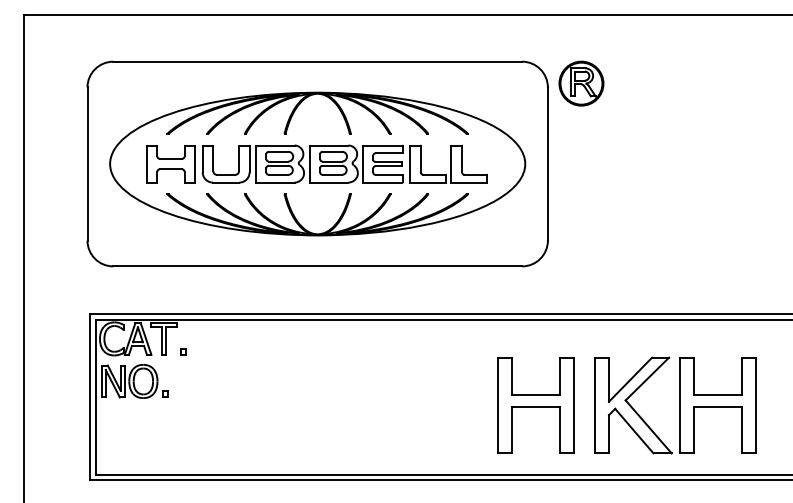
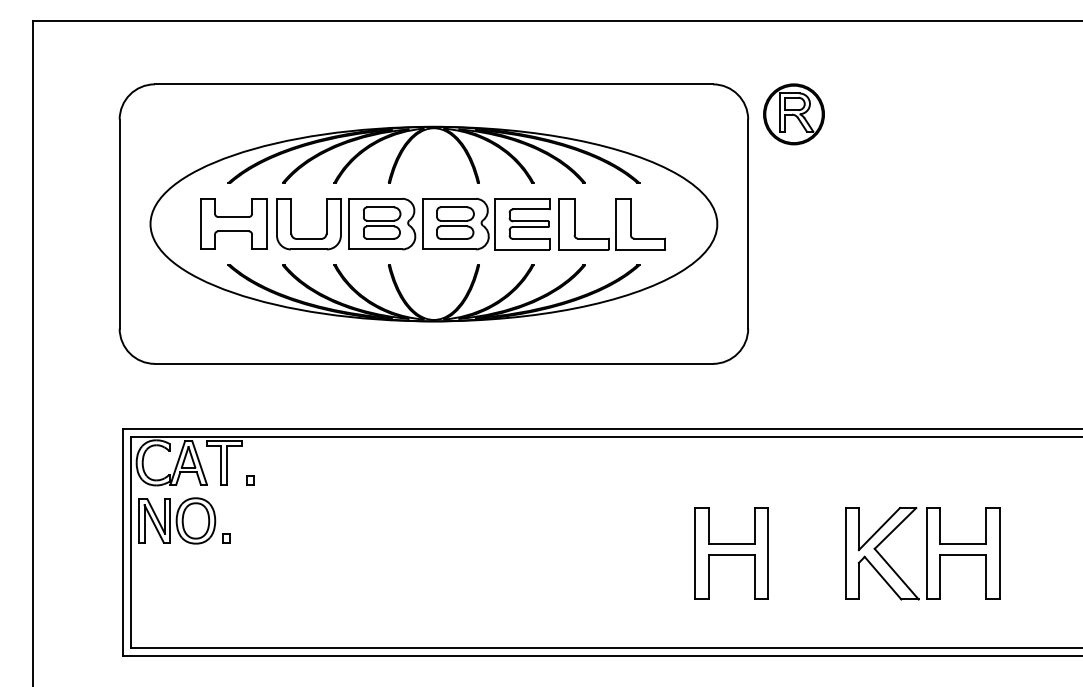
part: (535, 405) -> (731, 553), size x0.7
part: (675, 405) -> (922, 553), size x0.7

